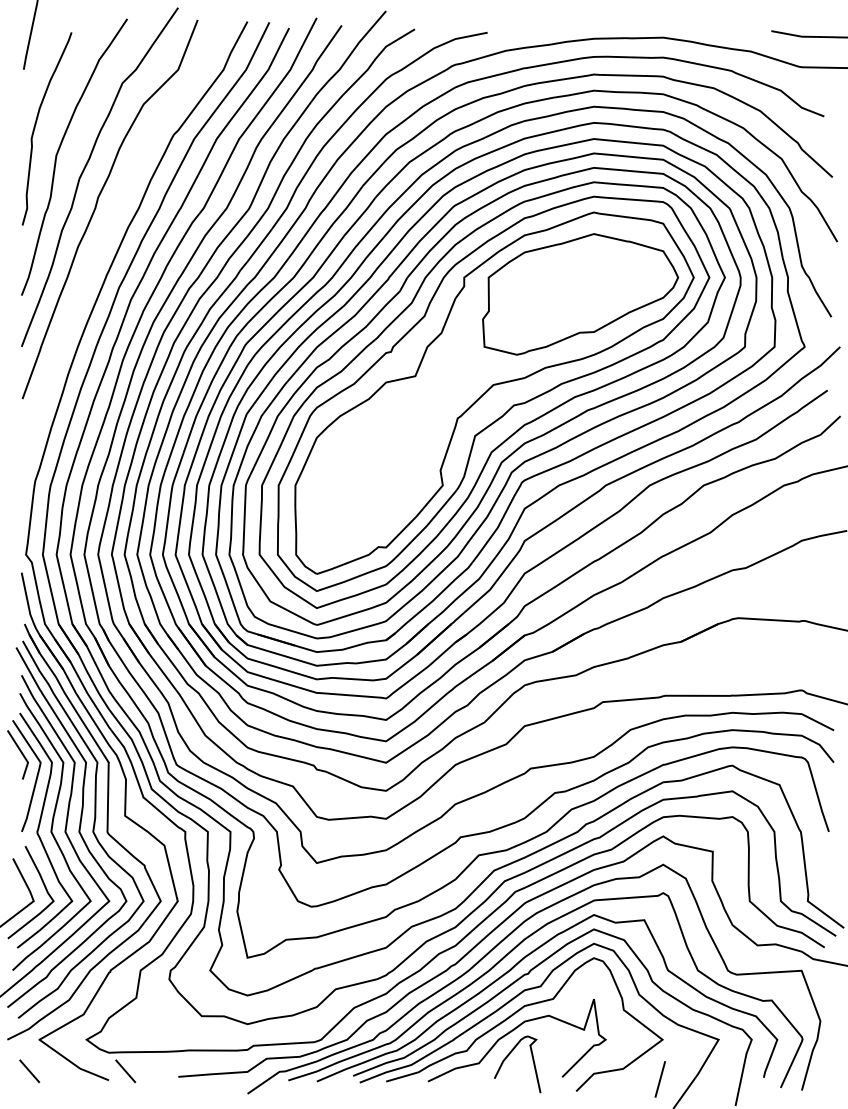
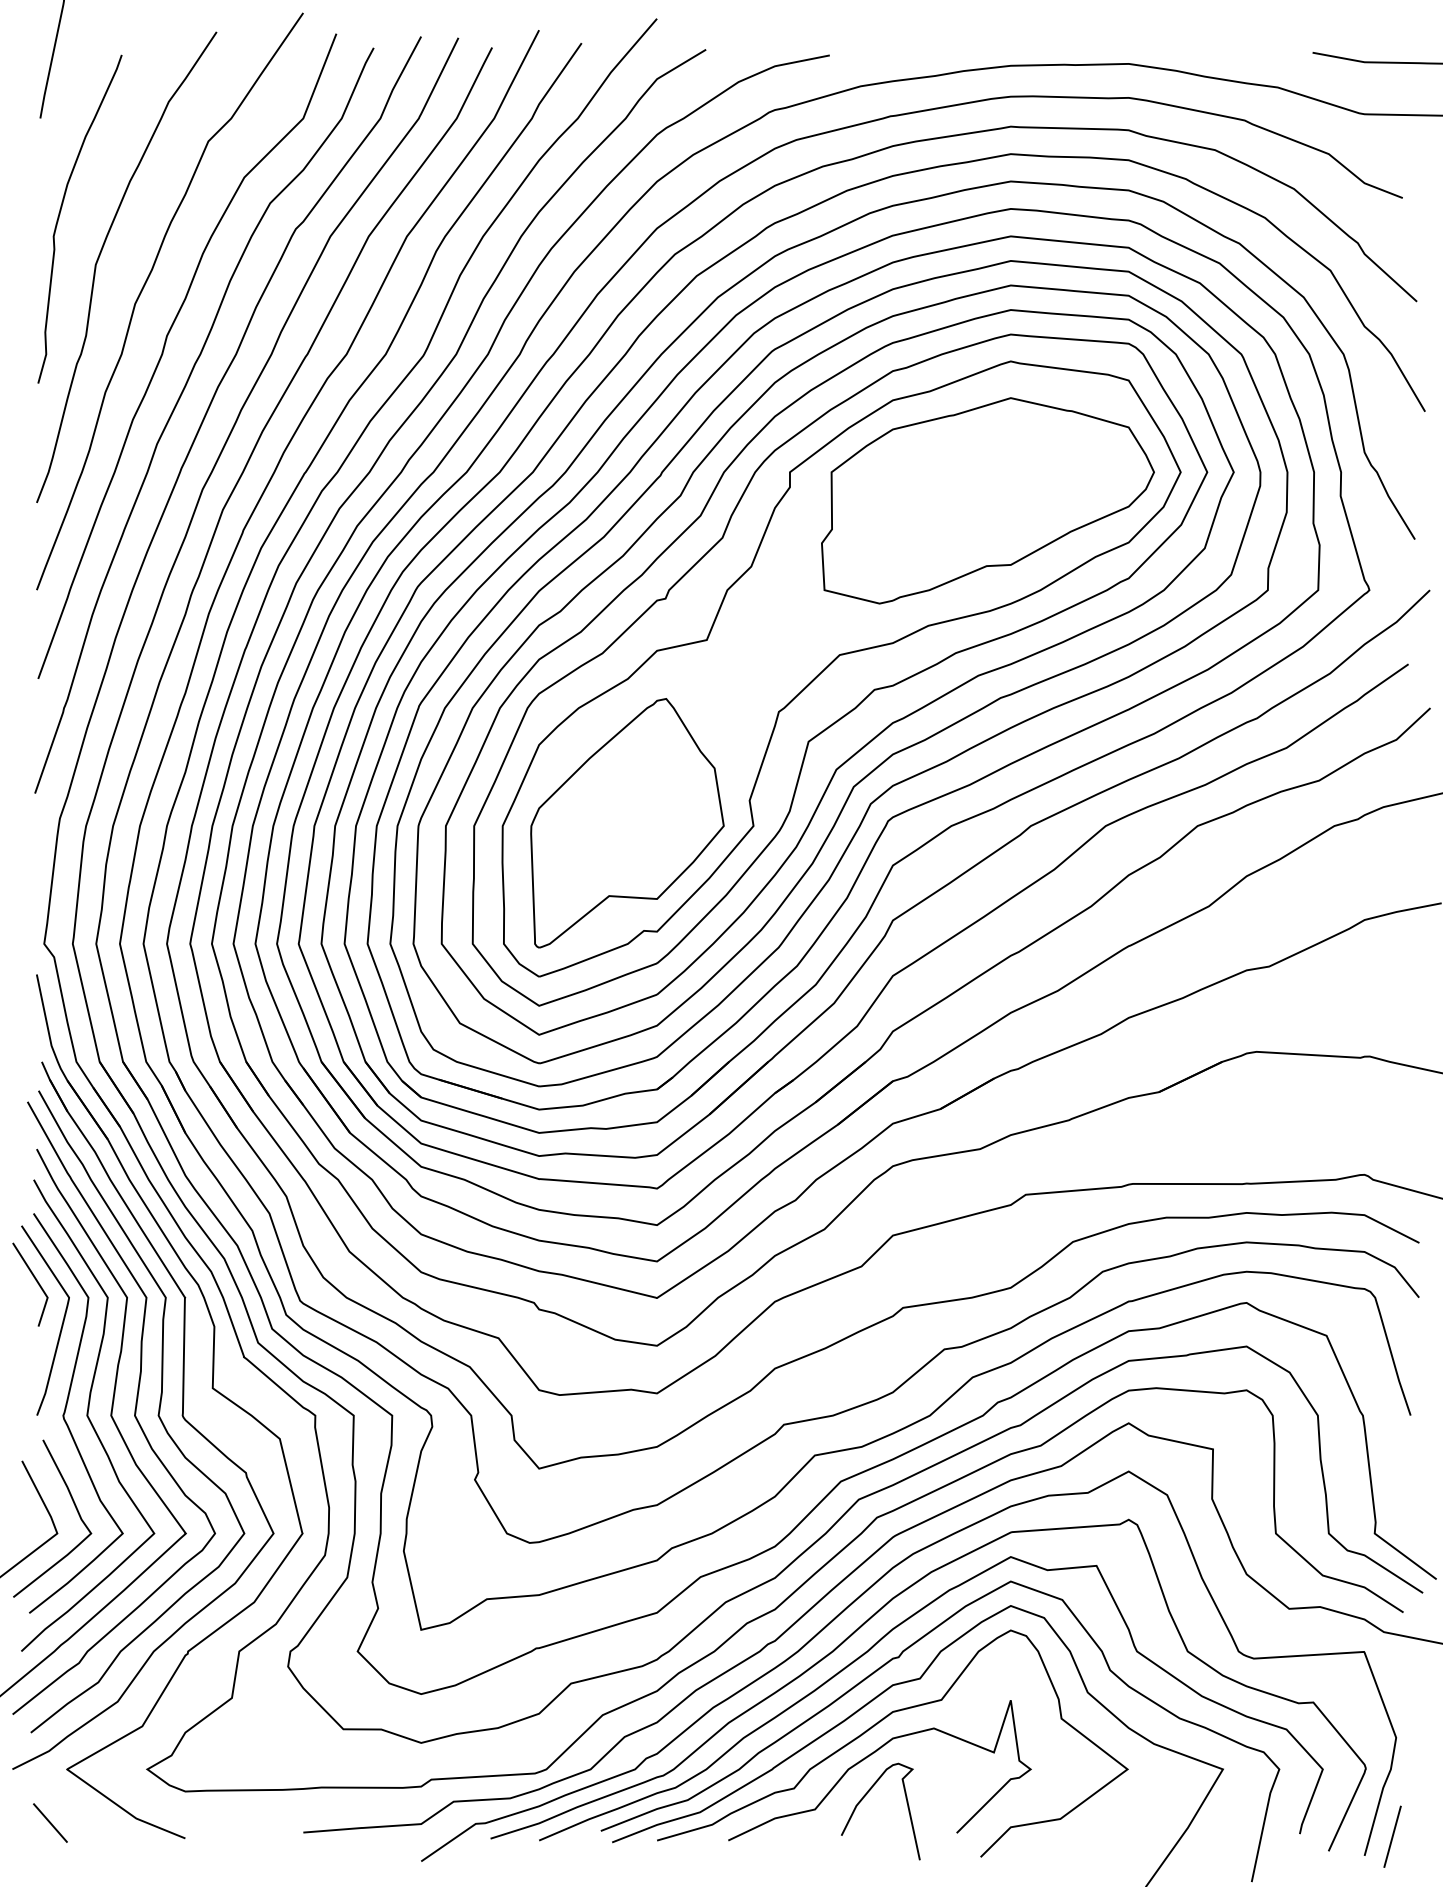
curve: (104, 238) -> (177, 405), added
part: (368, 483) -> (627, 822), added
line: (125, 1070) -> (213, 1821), removed
line: (659, 1079) -> (1391, 1836), moved

